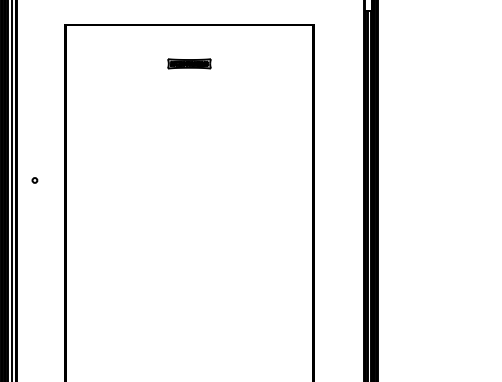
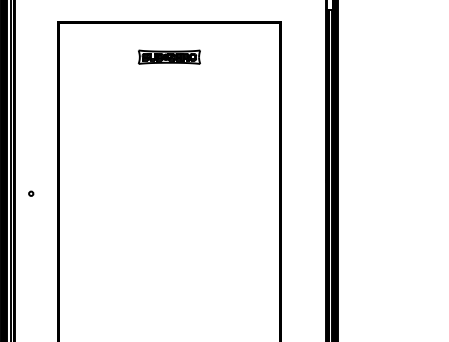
part: (189, 63) -> (169, 56), size x1.6
circle: (34, 180) -> (30, 193), moved

